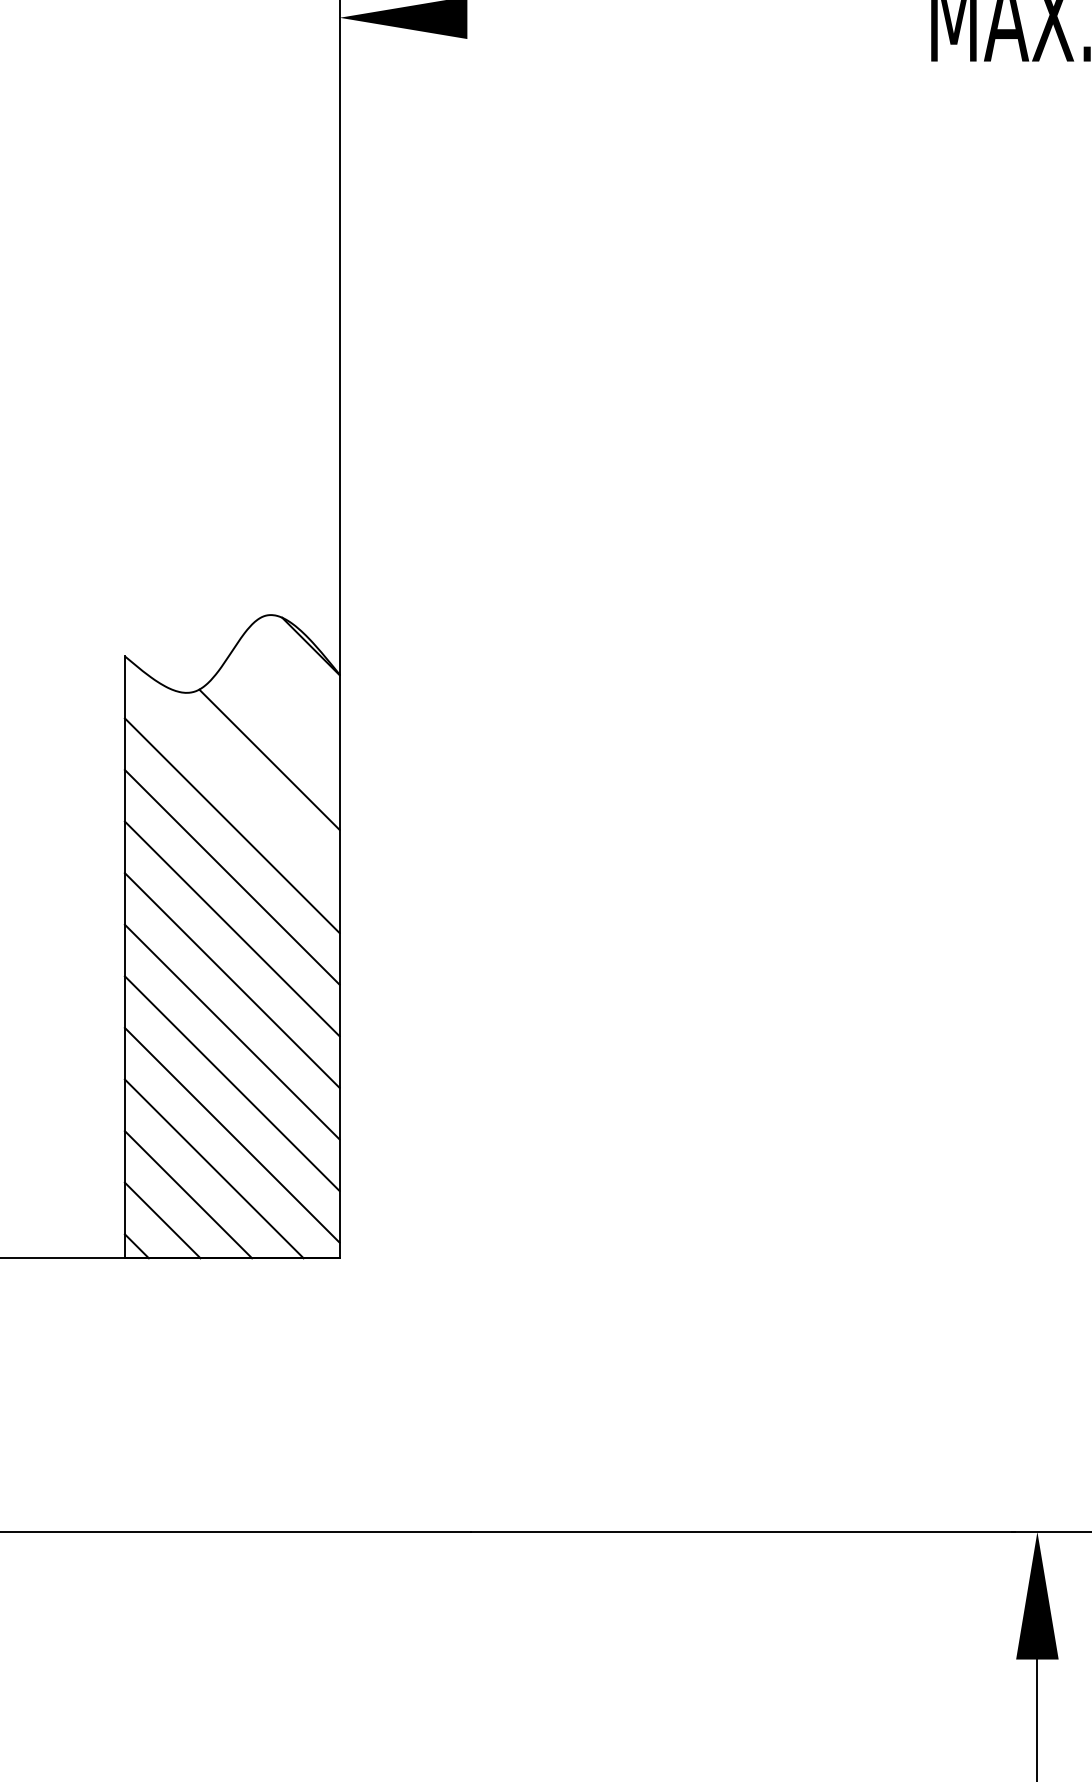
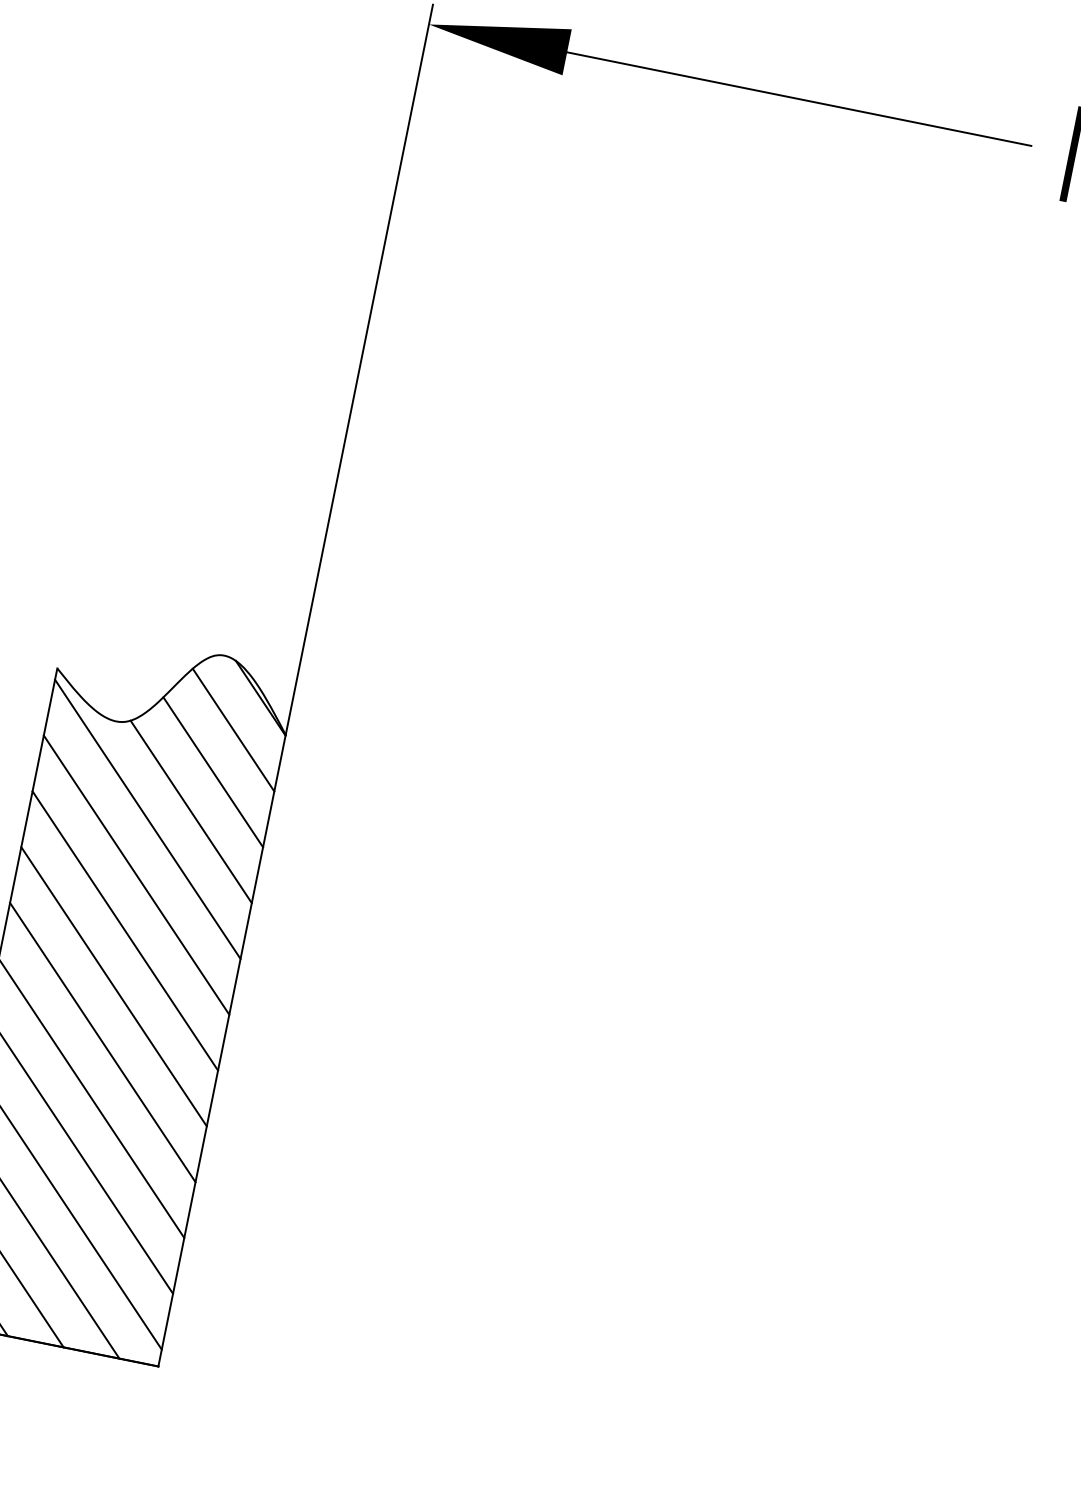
line: (649, 17) -> (764, 91), added
line: (292, 679) -> (233, 730), added
line: (281, 720) -> (212, 771), added
line: (231, 773) -> (147, 818), added

